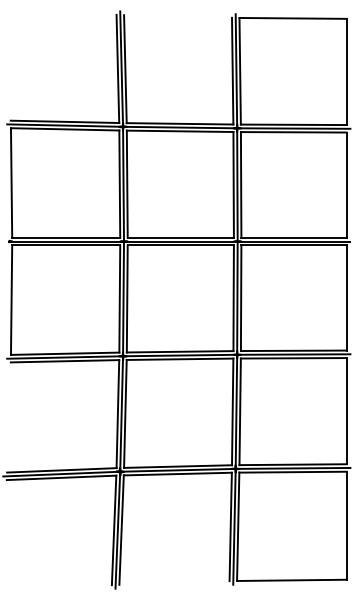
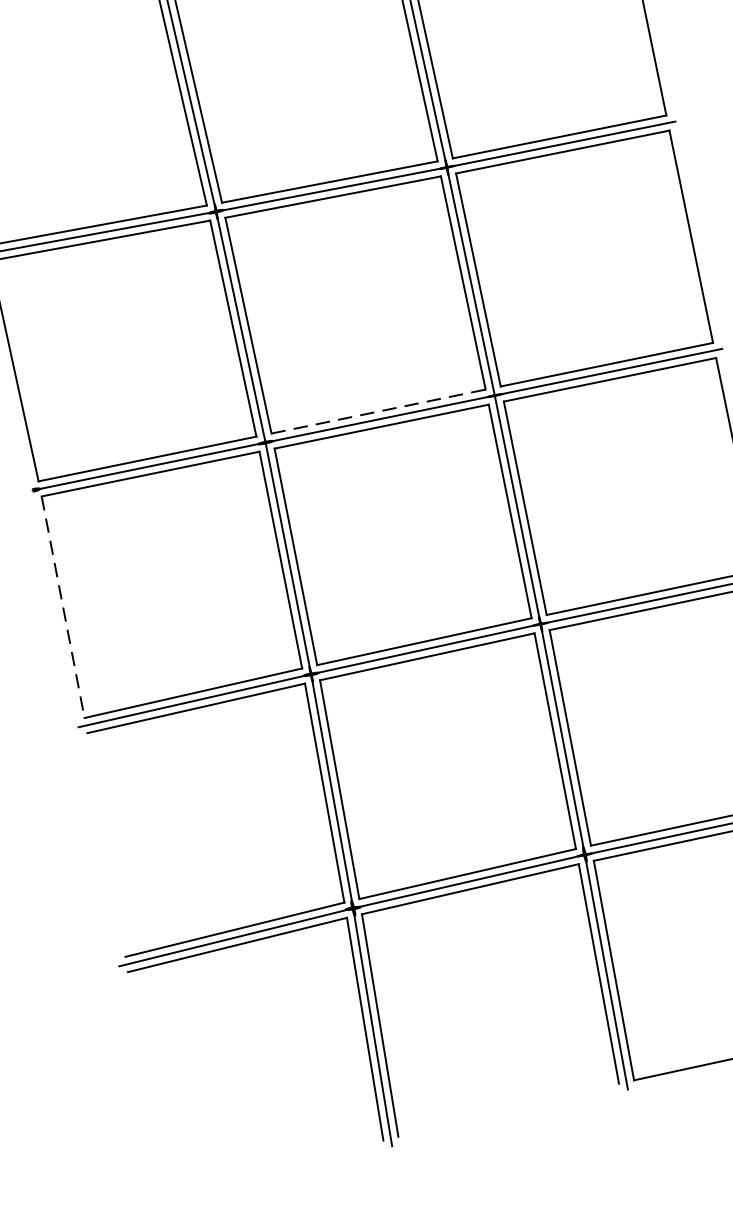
line: (181, 237) -> (379, 410), solid -> dashed
line: (11, 300) -> (63, 608), solid -> dashed

